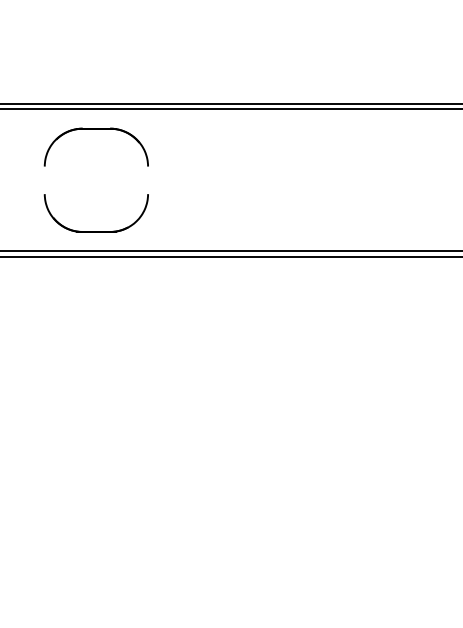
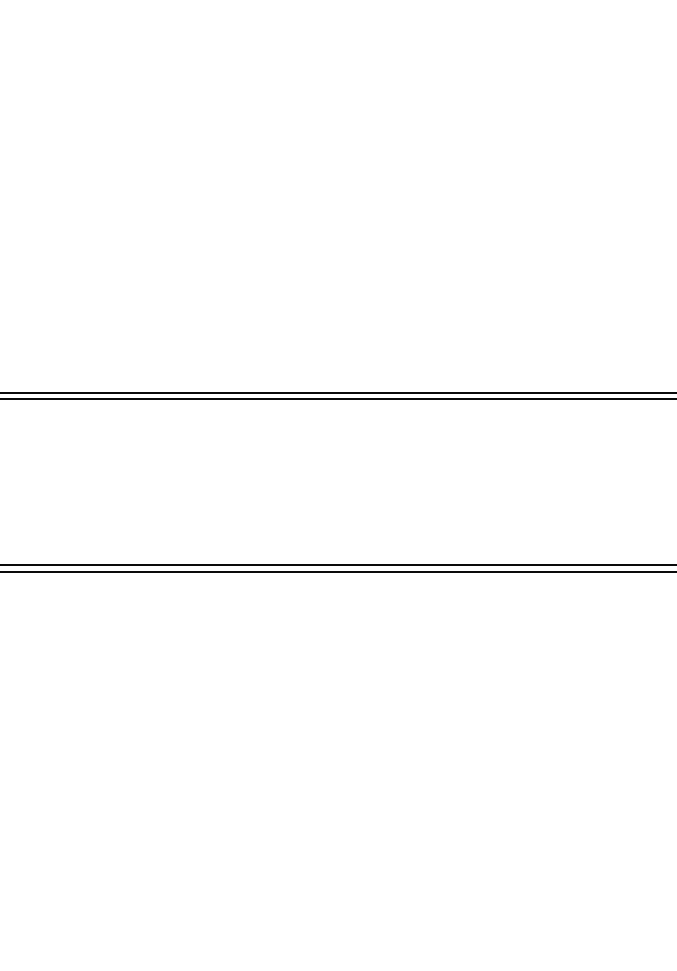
part: (96, 129) -> (125, 422), removed
part: (96, 230) -> (125, 541), removed

